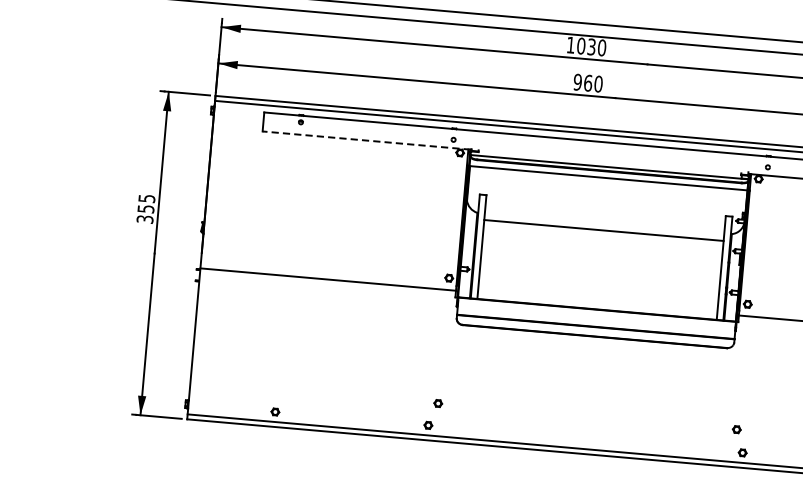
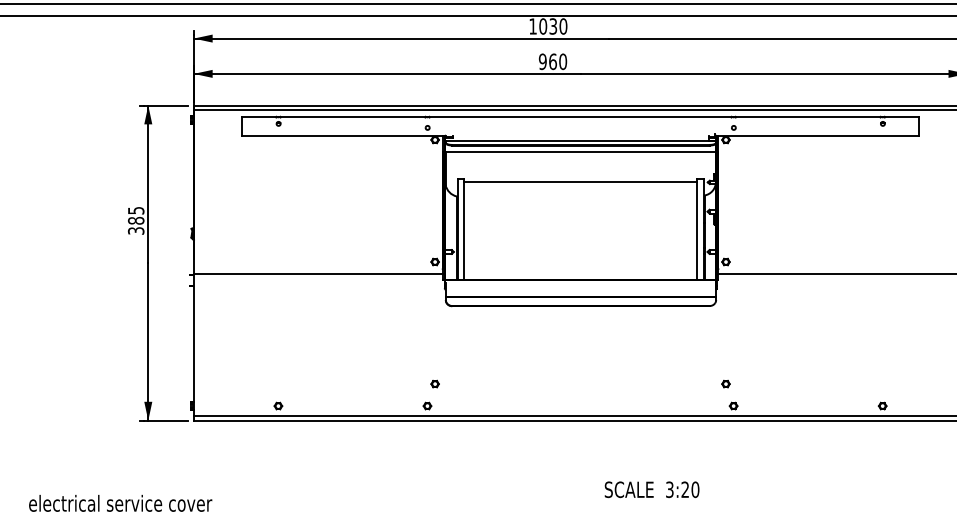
line: (366, 140) -> (343, 135), dashed -> solid
text: (146, 208) -> (136, 220), 355 -> 385
line: (603, 230) -> (580, 181), moved

